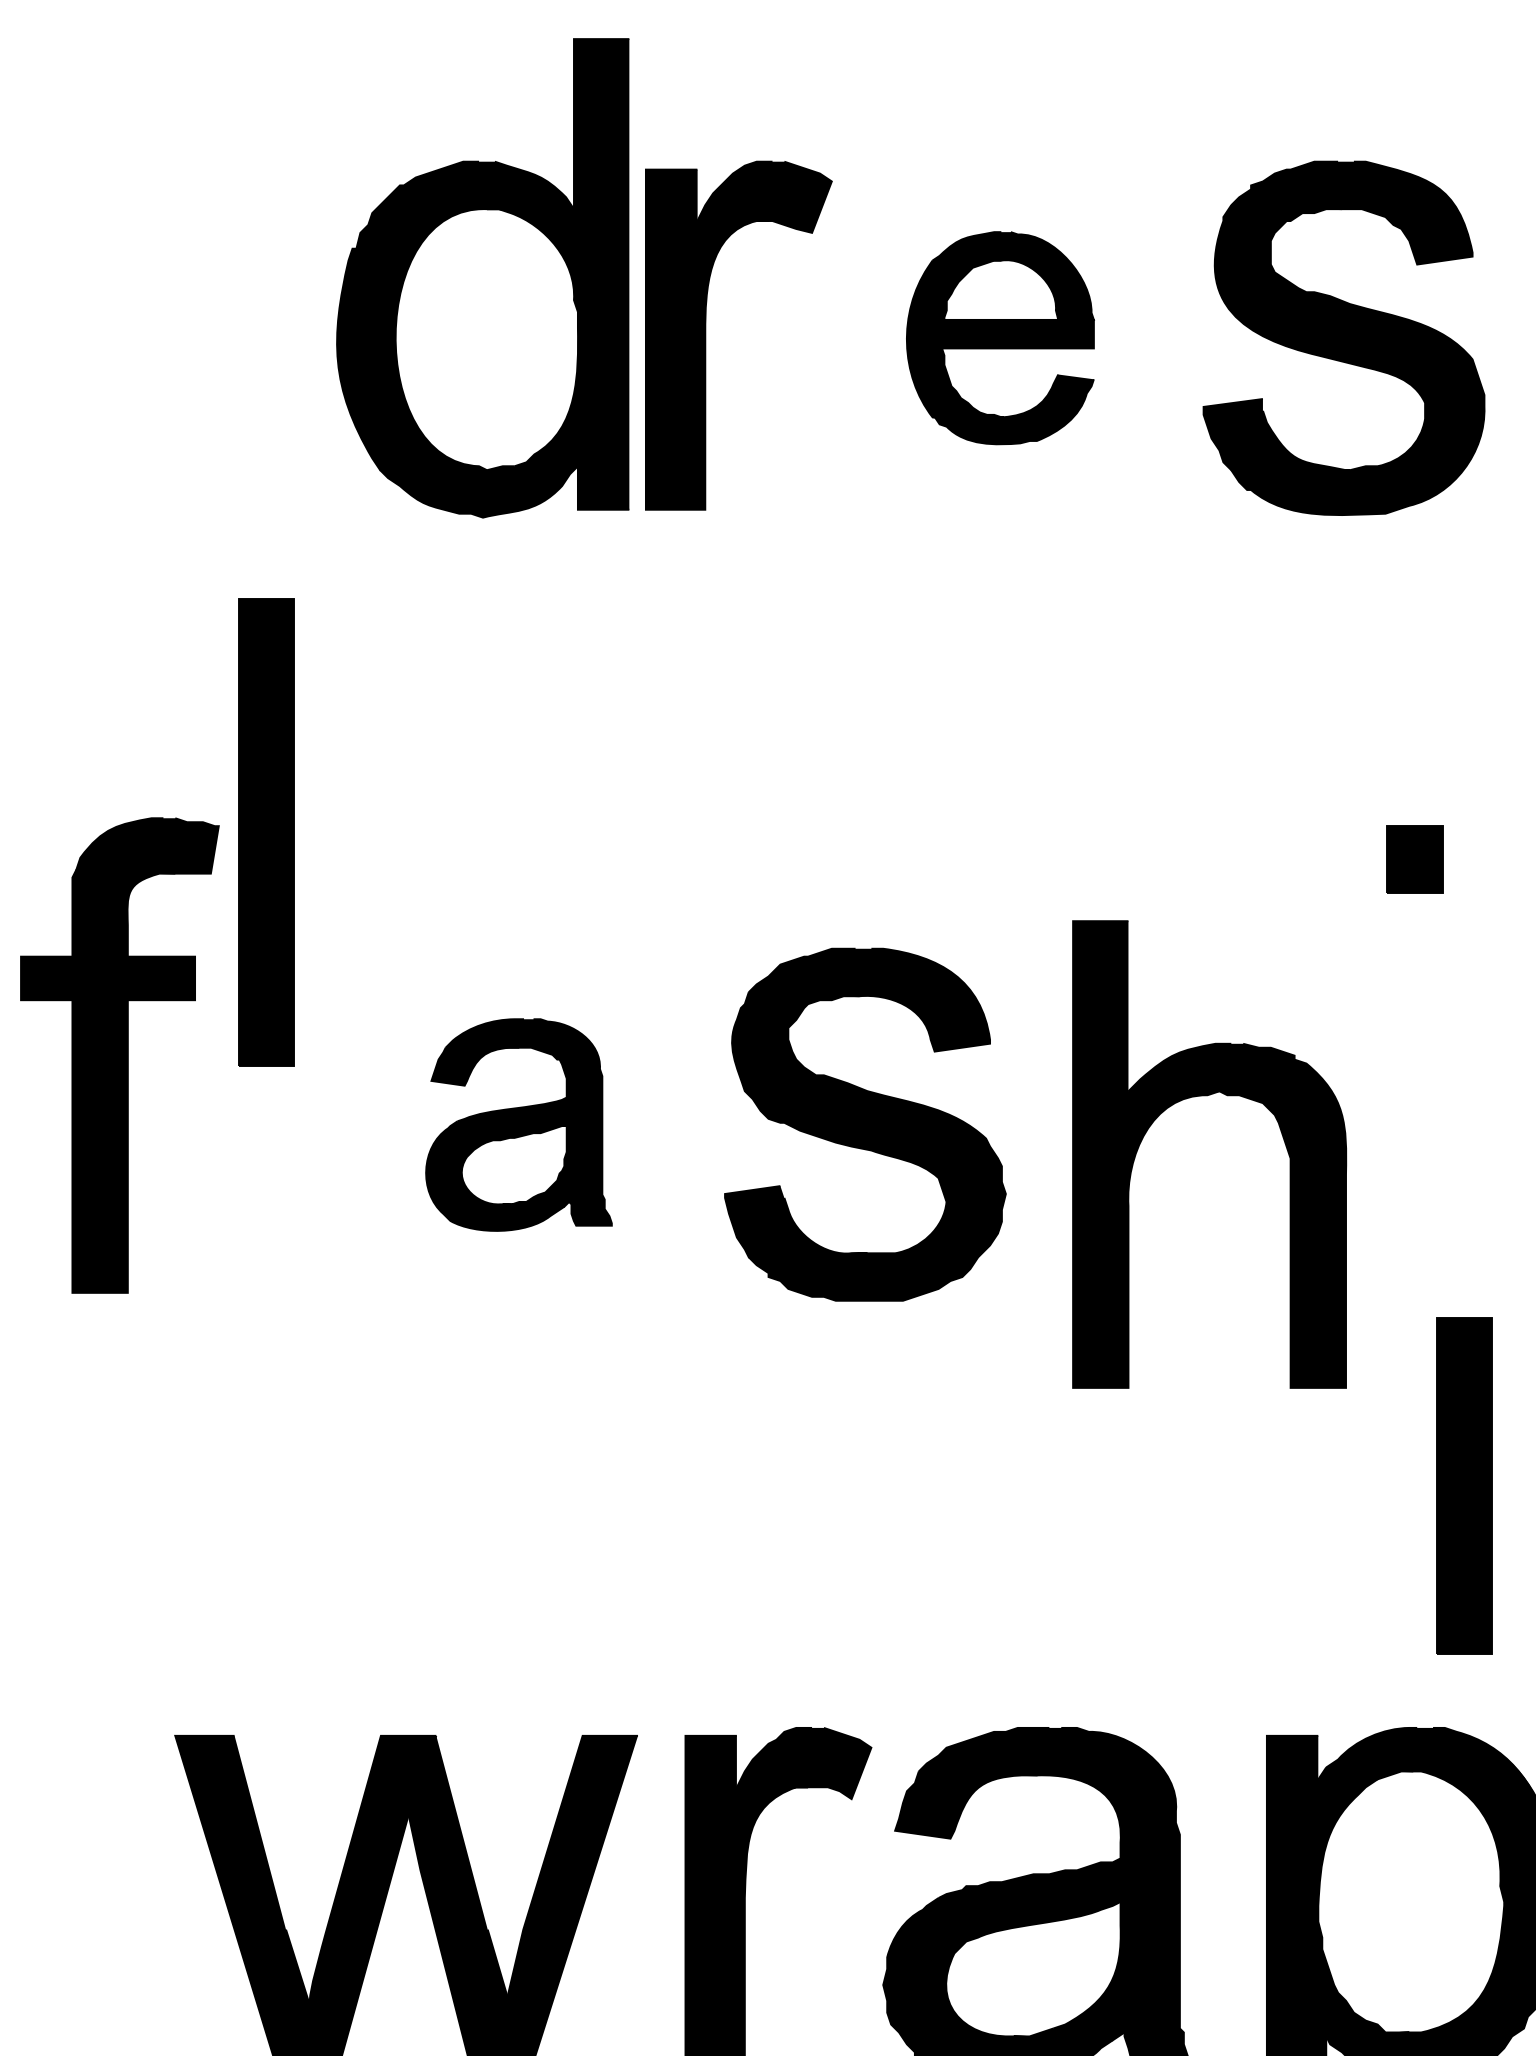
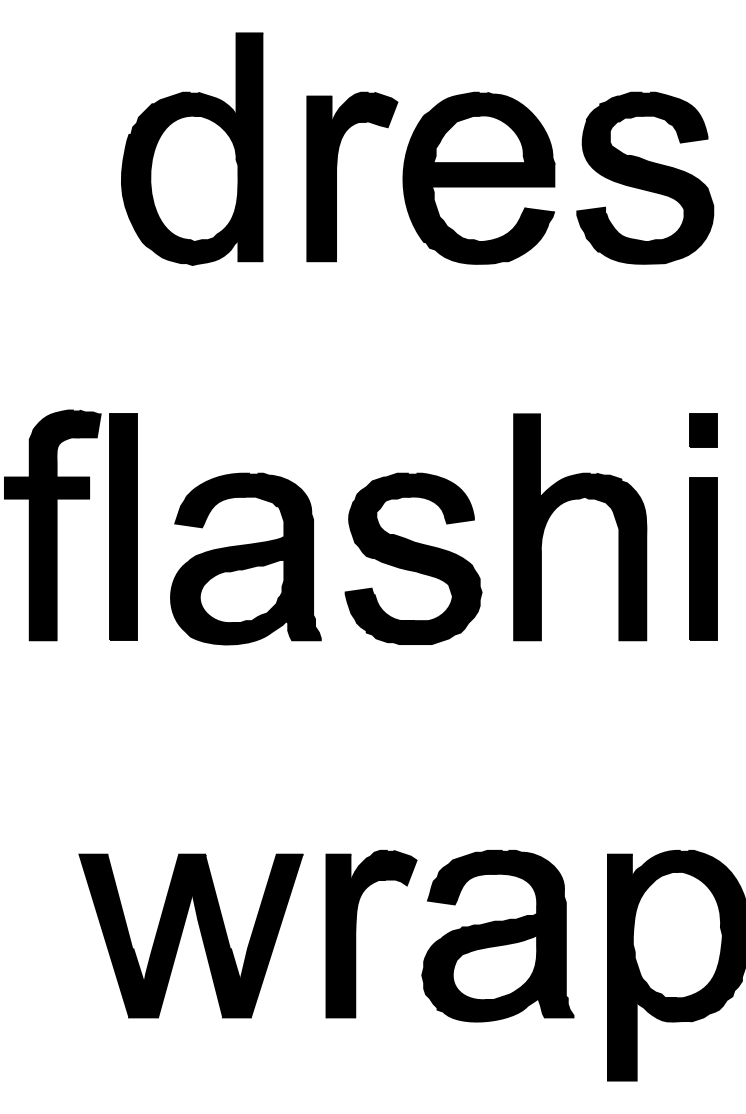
part: (482, 276) -> (192, 148), moved
part: (999, 336) -> (478, 177), size x1.67
part: (266, 830) -> (123, 526), moved
part: (1414, 859) -> (703, 430), moved
part: (1210, 1097) -> (580, 499), moved
part: (518, 1123) -> (245, 558), size x1.67
part: (1464, 1485) -> (703, 558), moved

